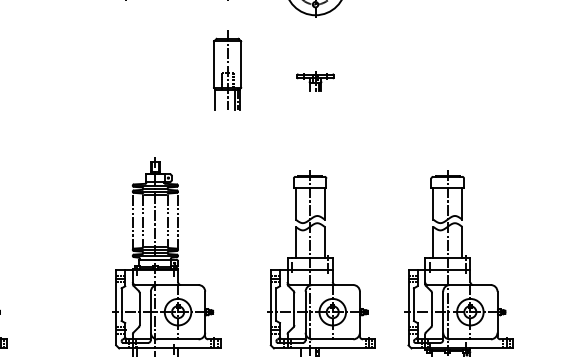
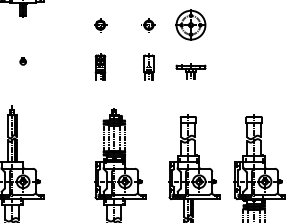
part: (126, 71) -> (100, 66), added
part: (226, 71) -> (148, 66), size x0.71
part: (314, 81) -> (190, 71), size x1.67

